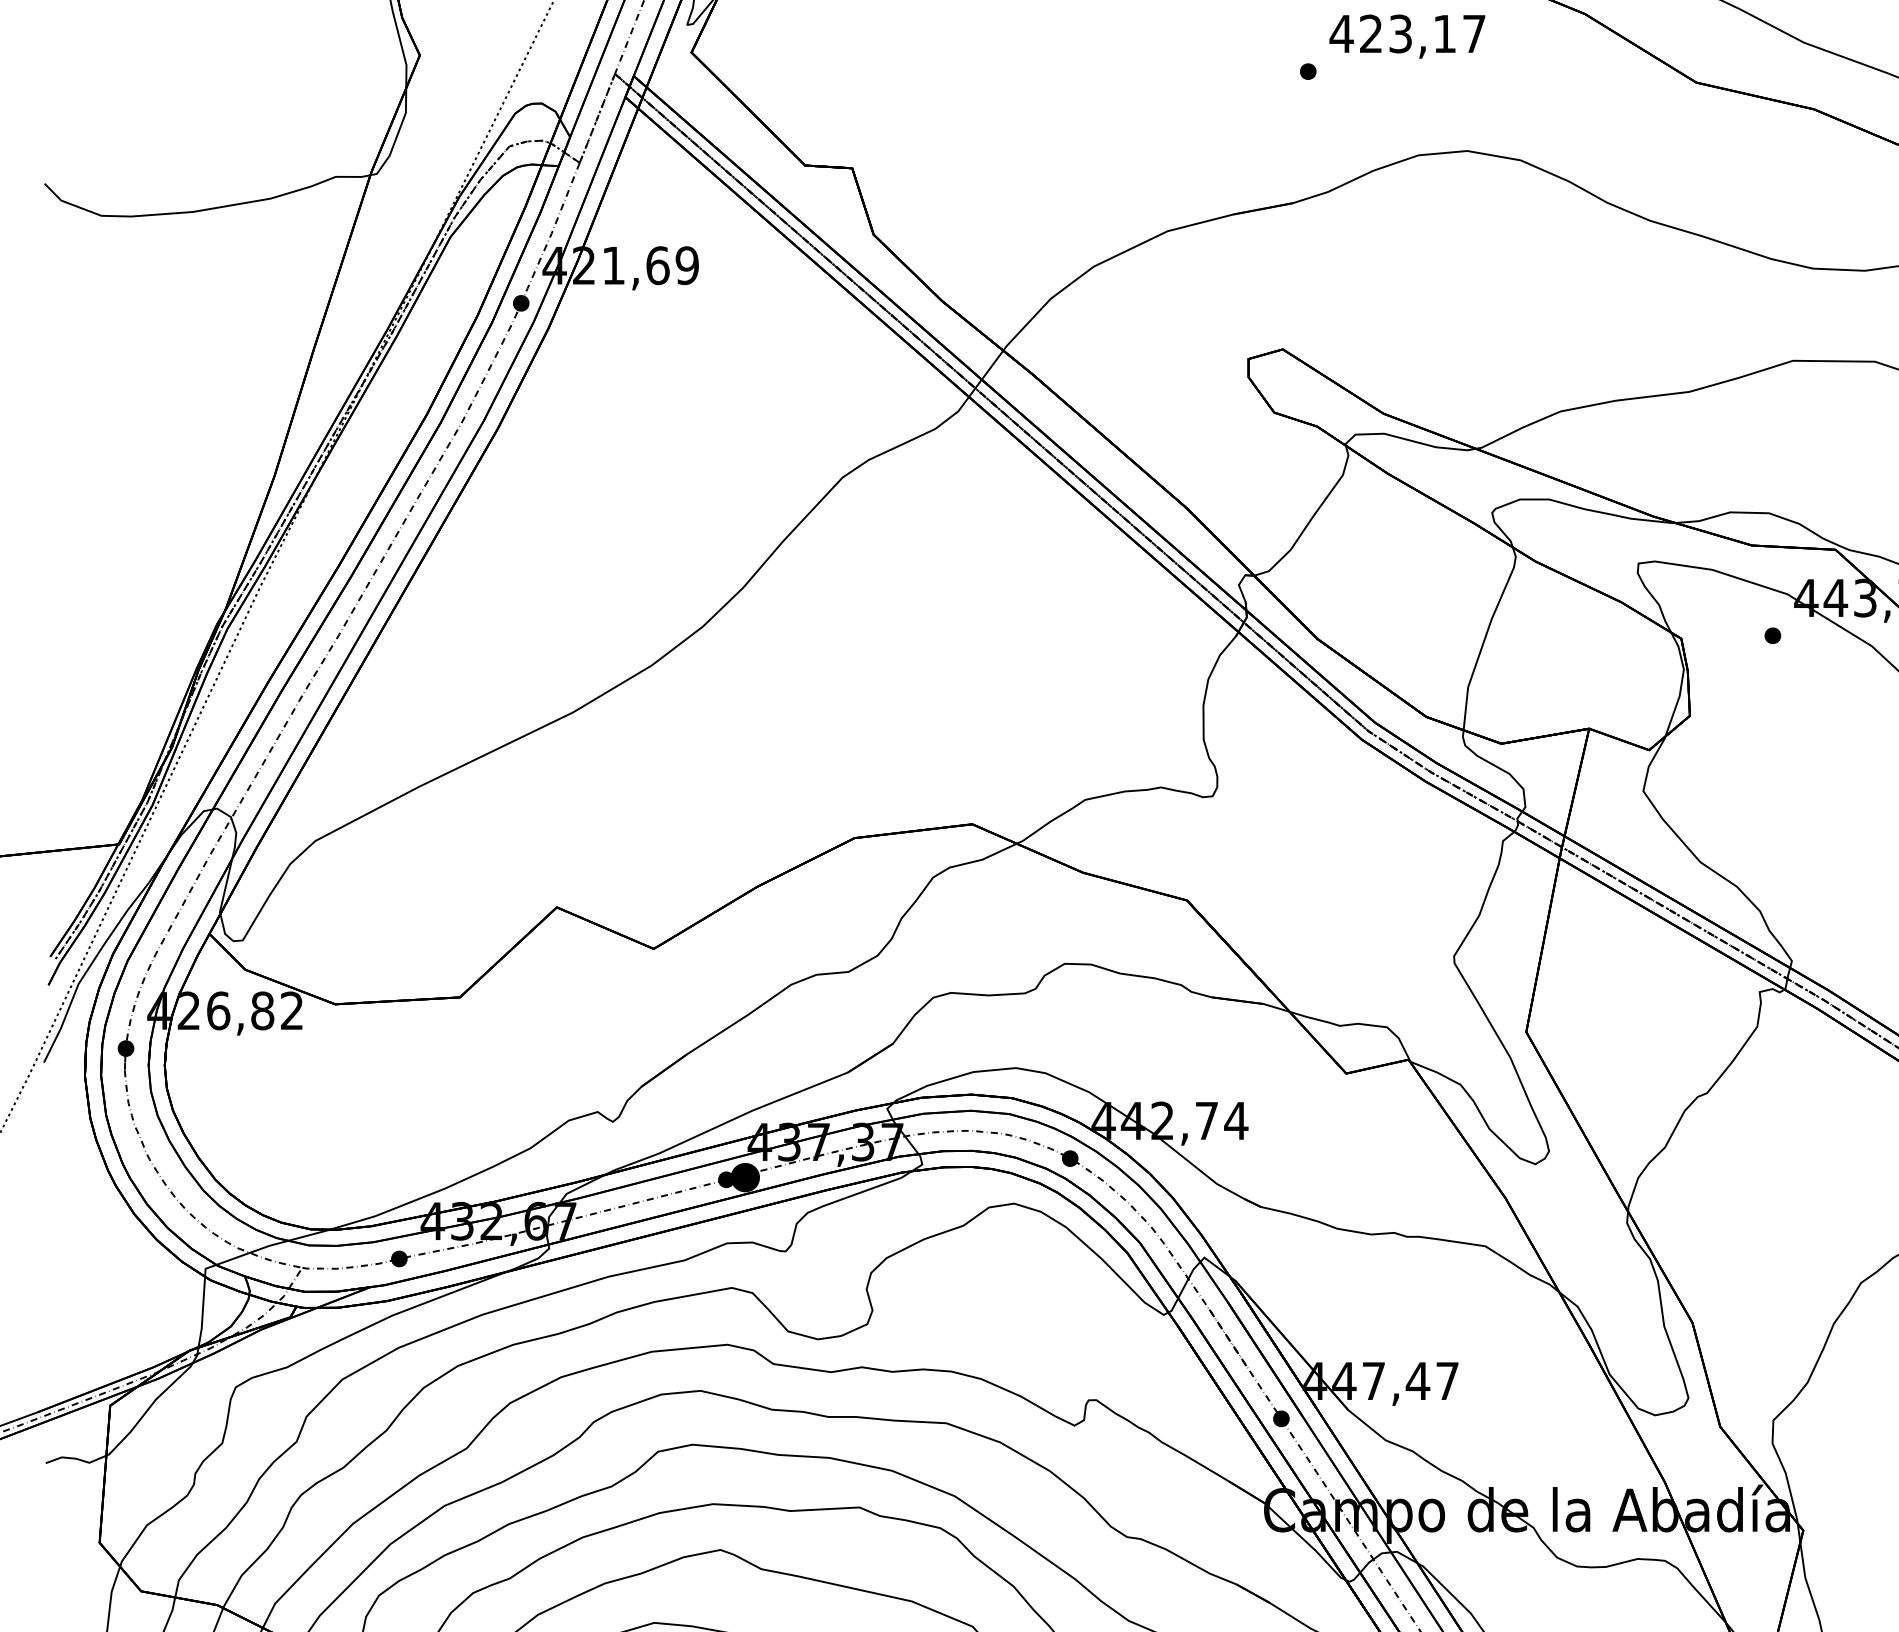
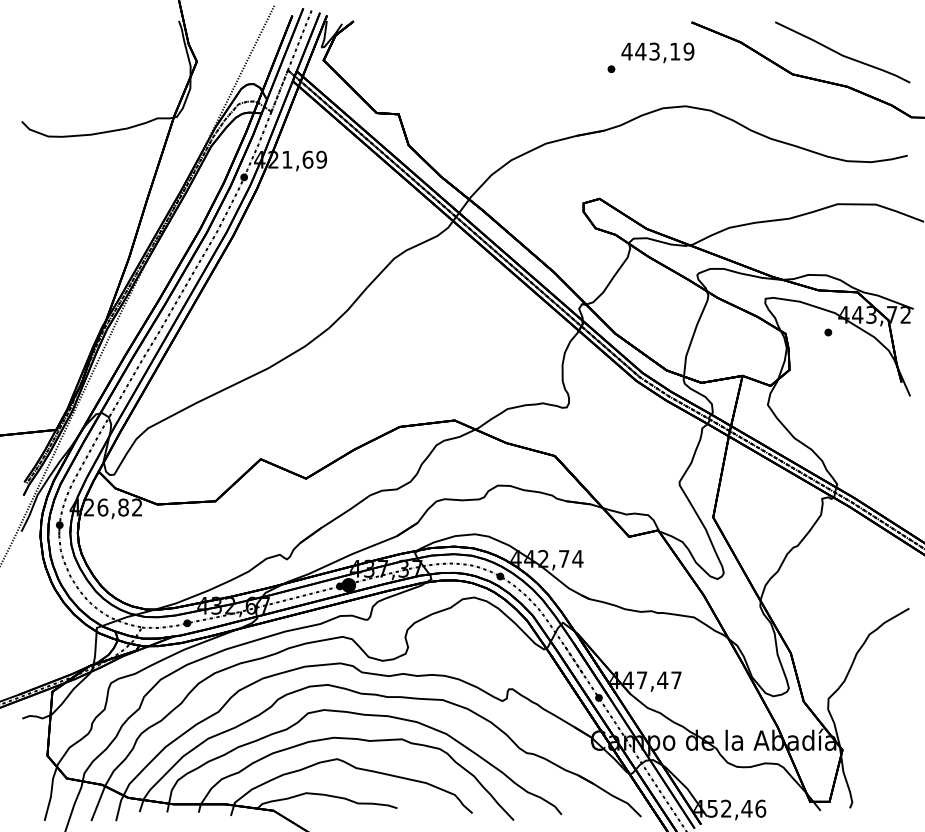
text: (1421, 33) -> (664, 51), 423,17 -> 443,19

